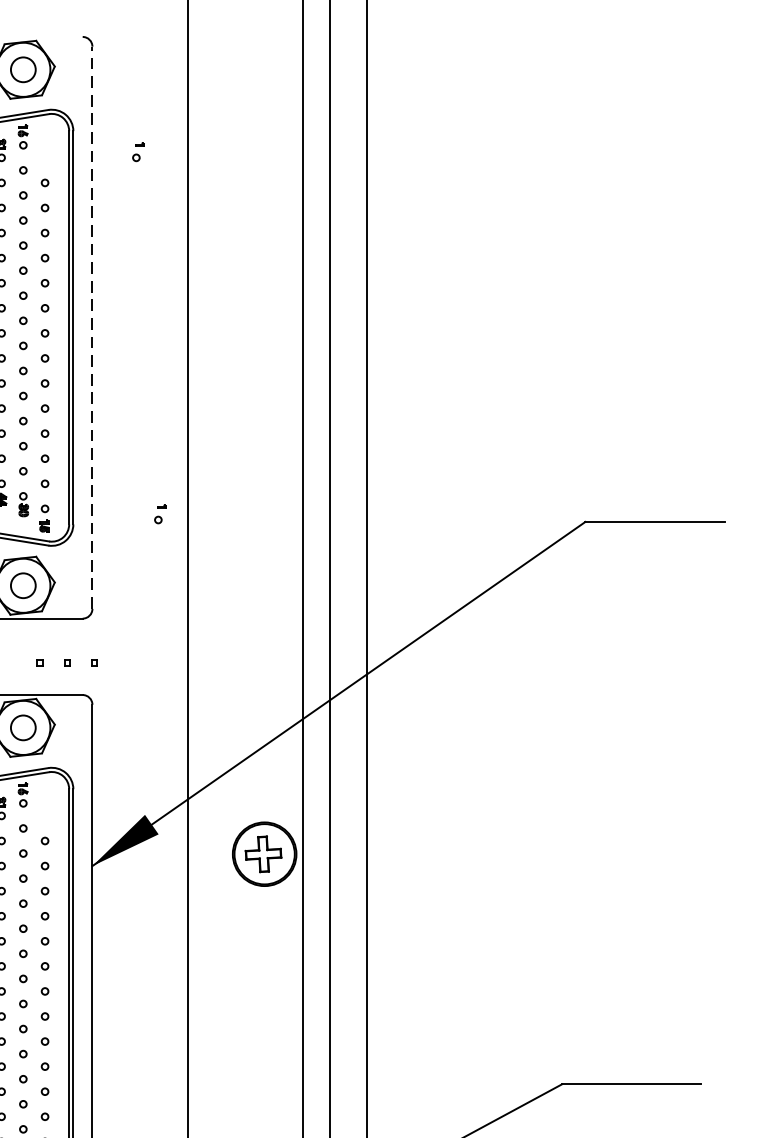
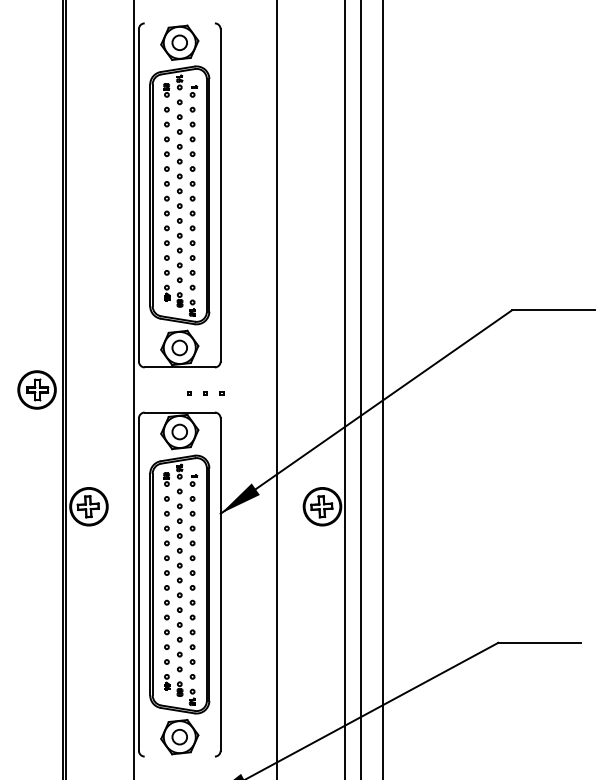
part: (137, 152) -> (193, 91), moved
line: (92, 326) -> (220, 194), dashed -> solid
part: (159, 513) -> (193, 480), moved

